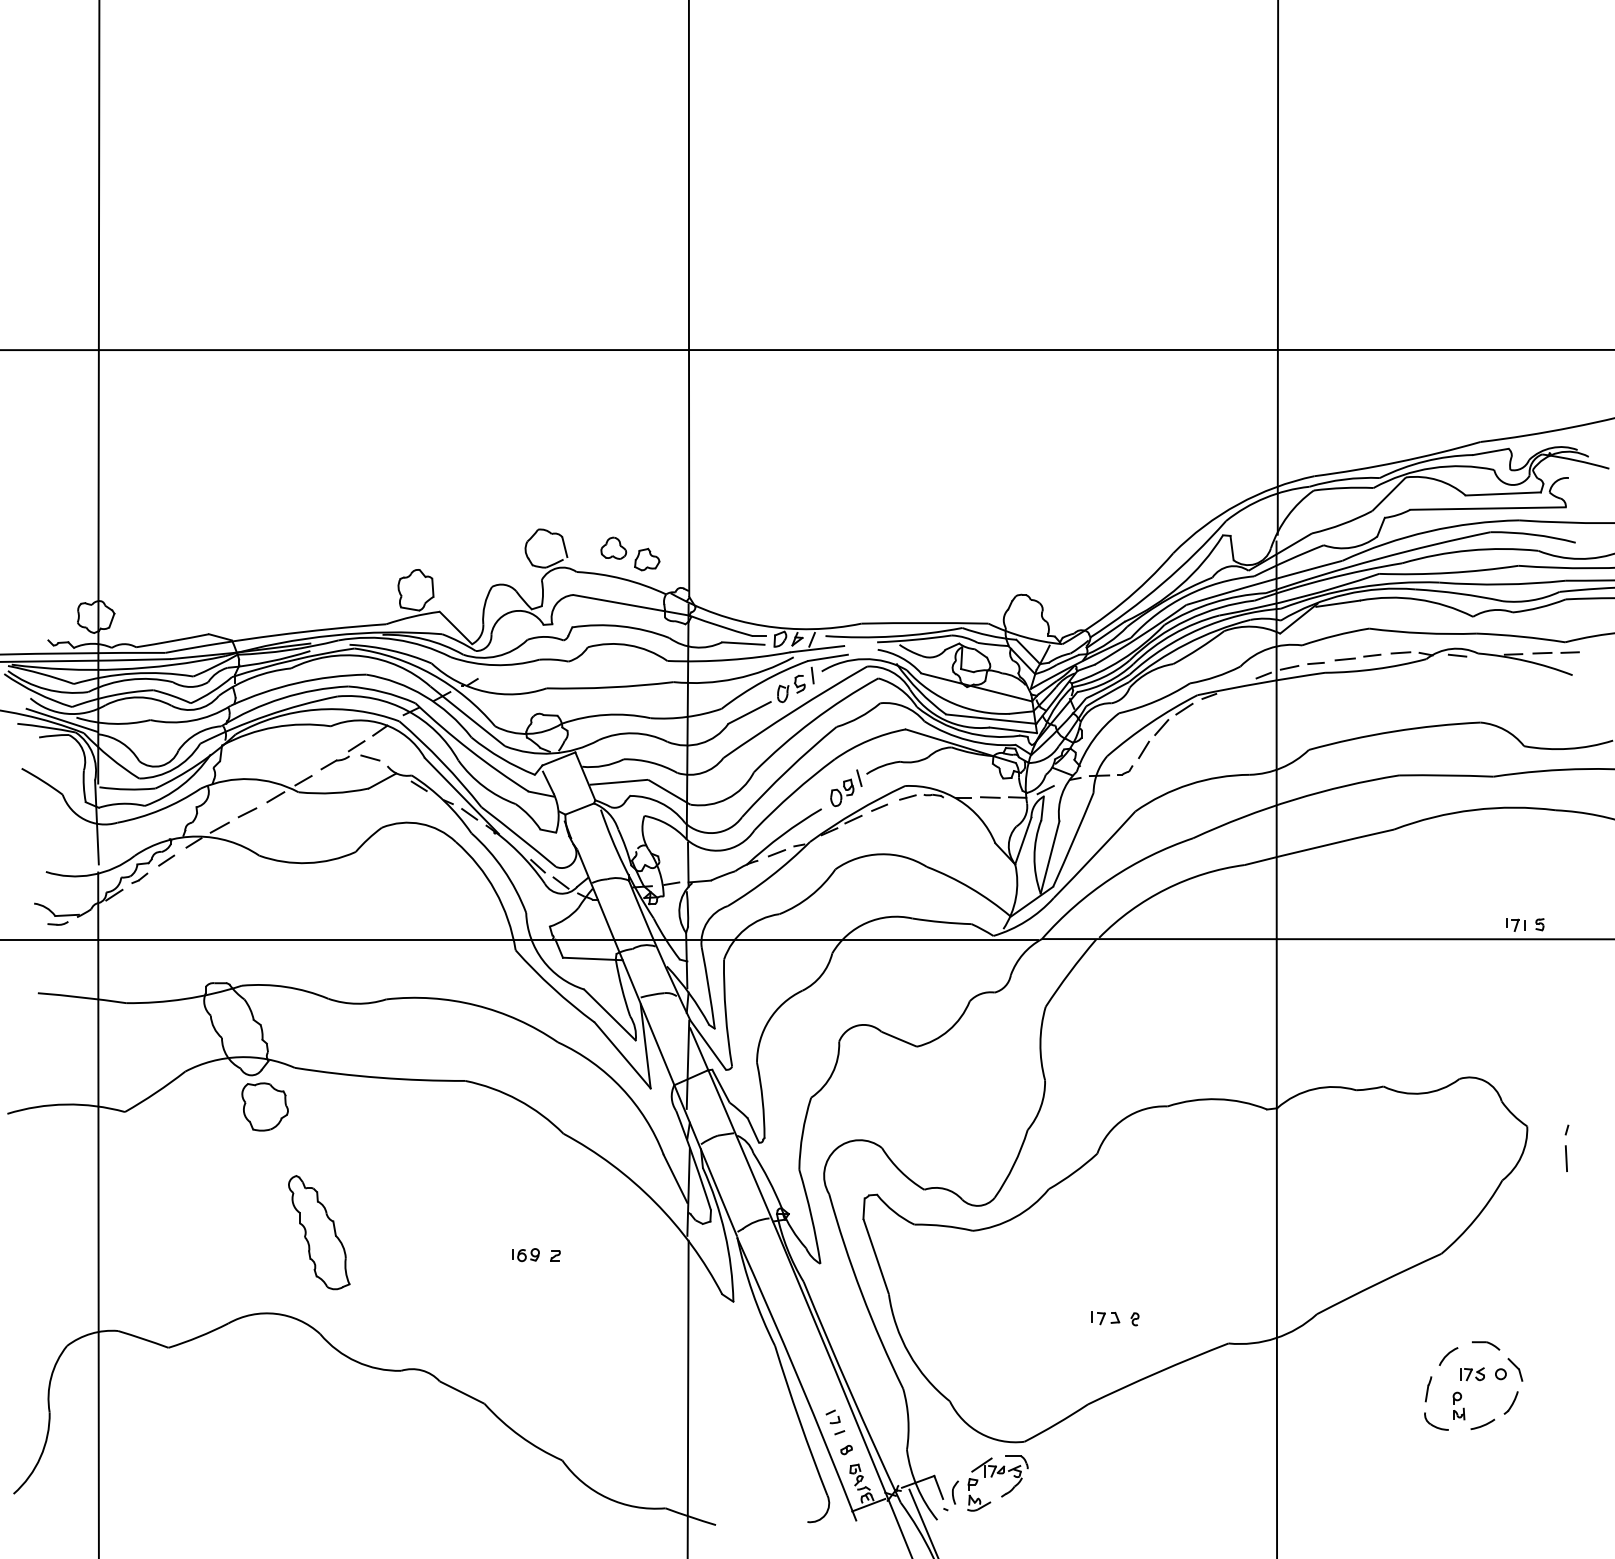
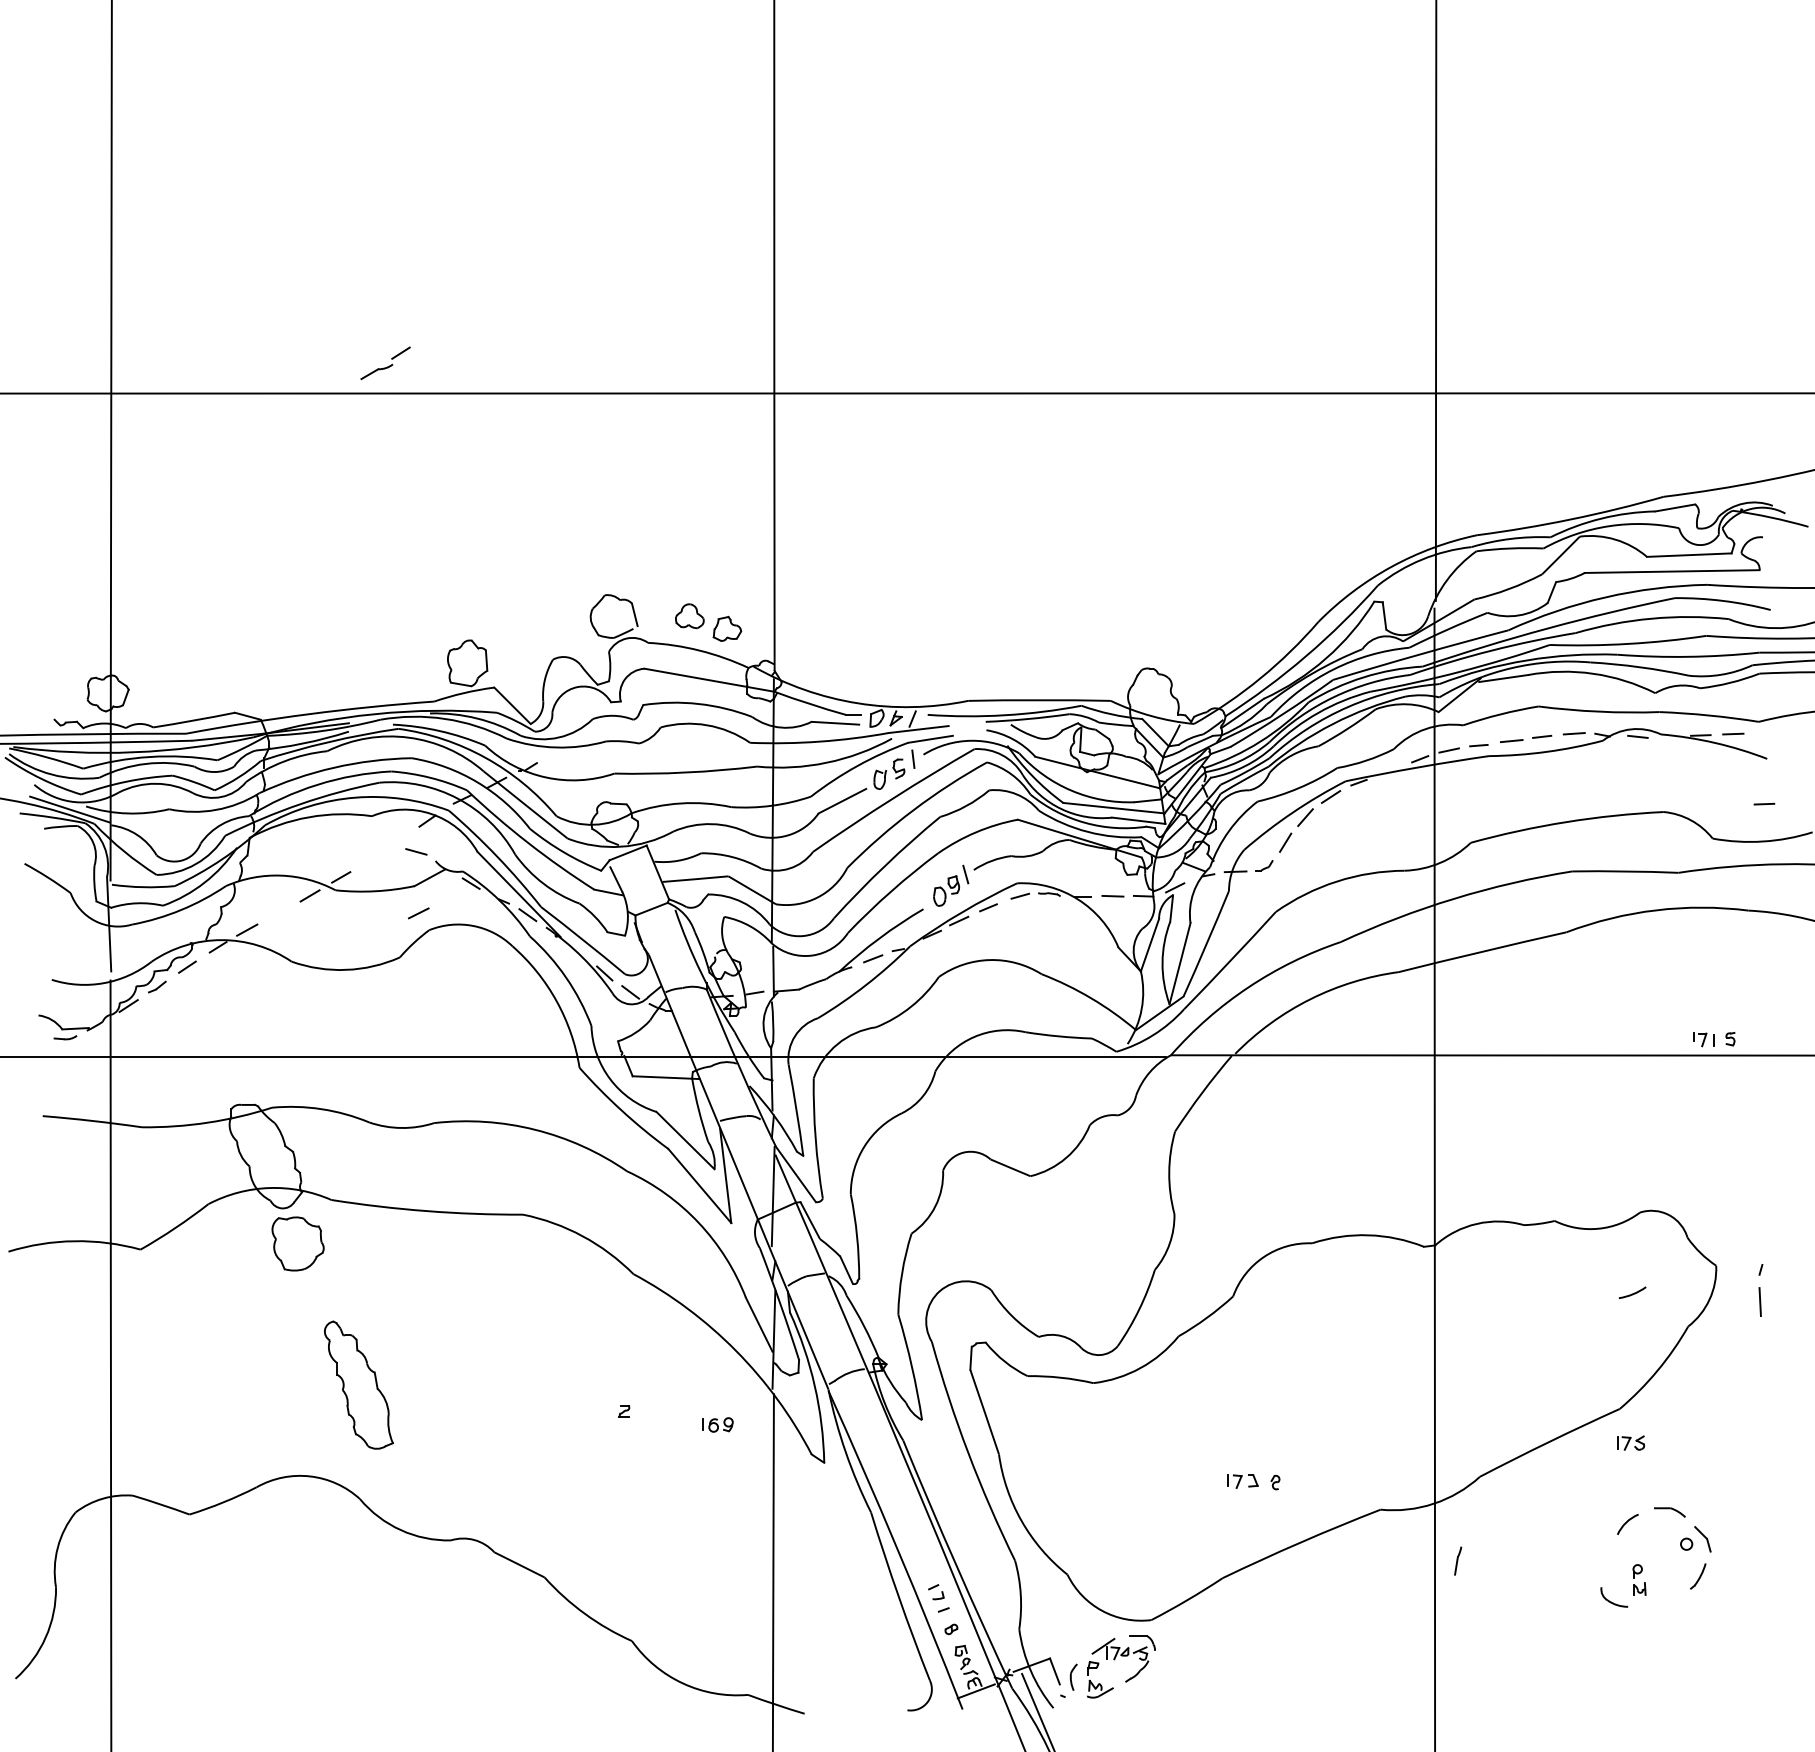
line: (1569, 652) -> (1763, 804), moved
part: (342, 755) -> (385, 363), moved
line: (247, 812) -> (418, 913), moved
part: (525, 1255) -> (717, 1425), moved
part: (1472, 1374) -> (1631, 1443), moved
part: (1428, 1389) -> (1458, 1561), moved
arc: (1483, 1424) -> (1633, 1292), moved

